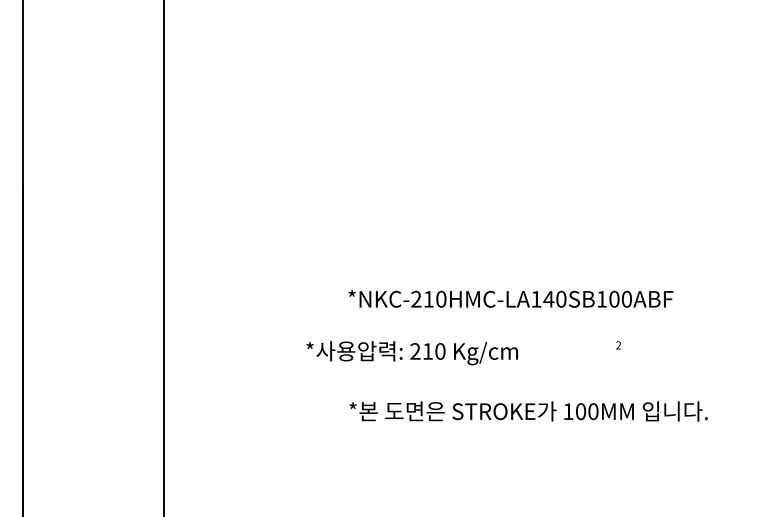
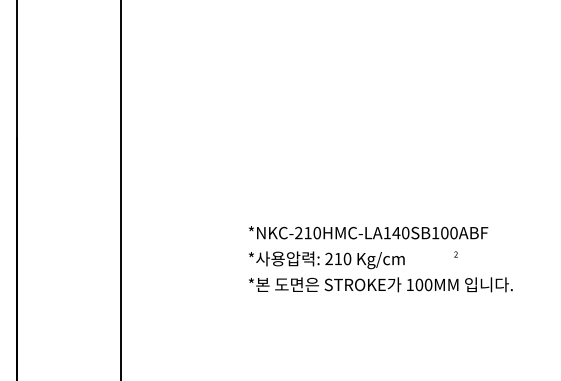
text: (510, 298) -> (368, 232), moved
text: (411, 353) -> (326, 260), moved
text: (528, 411) -> (380, 284), moved

